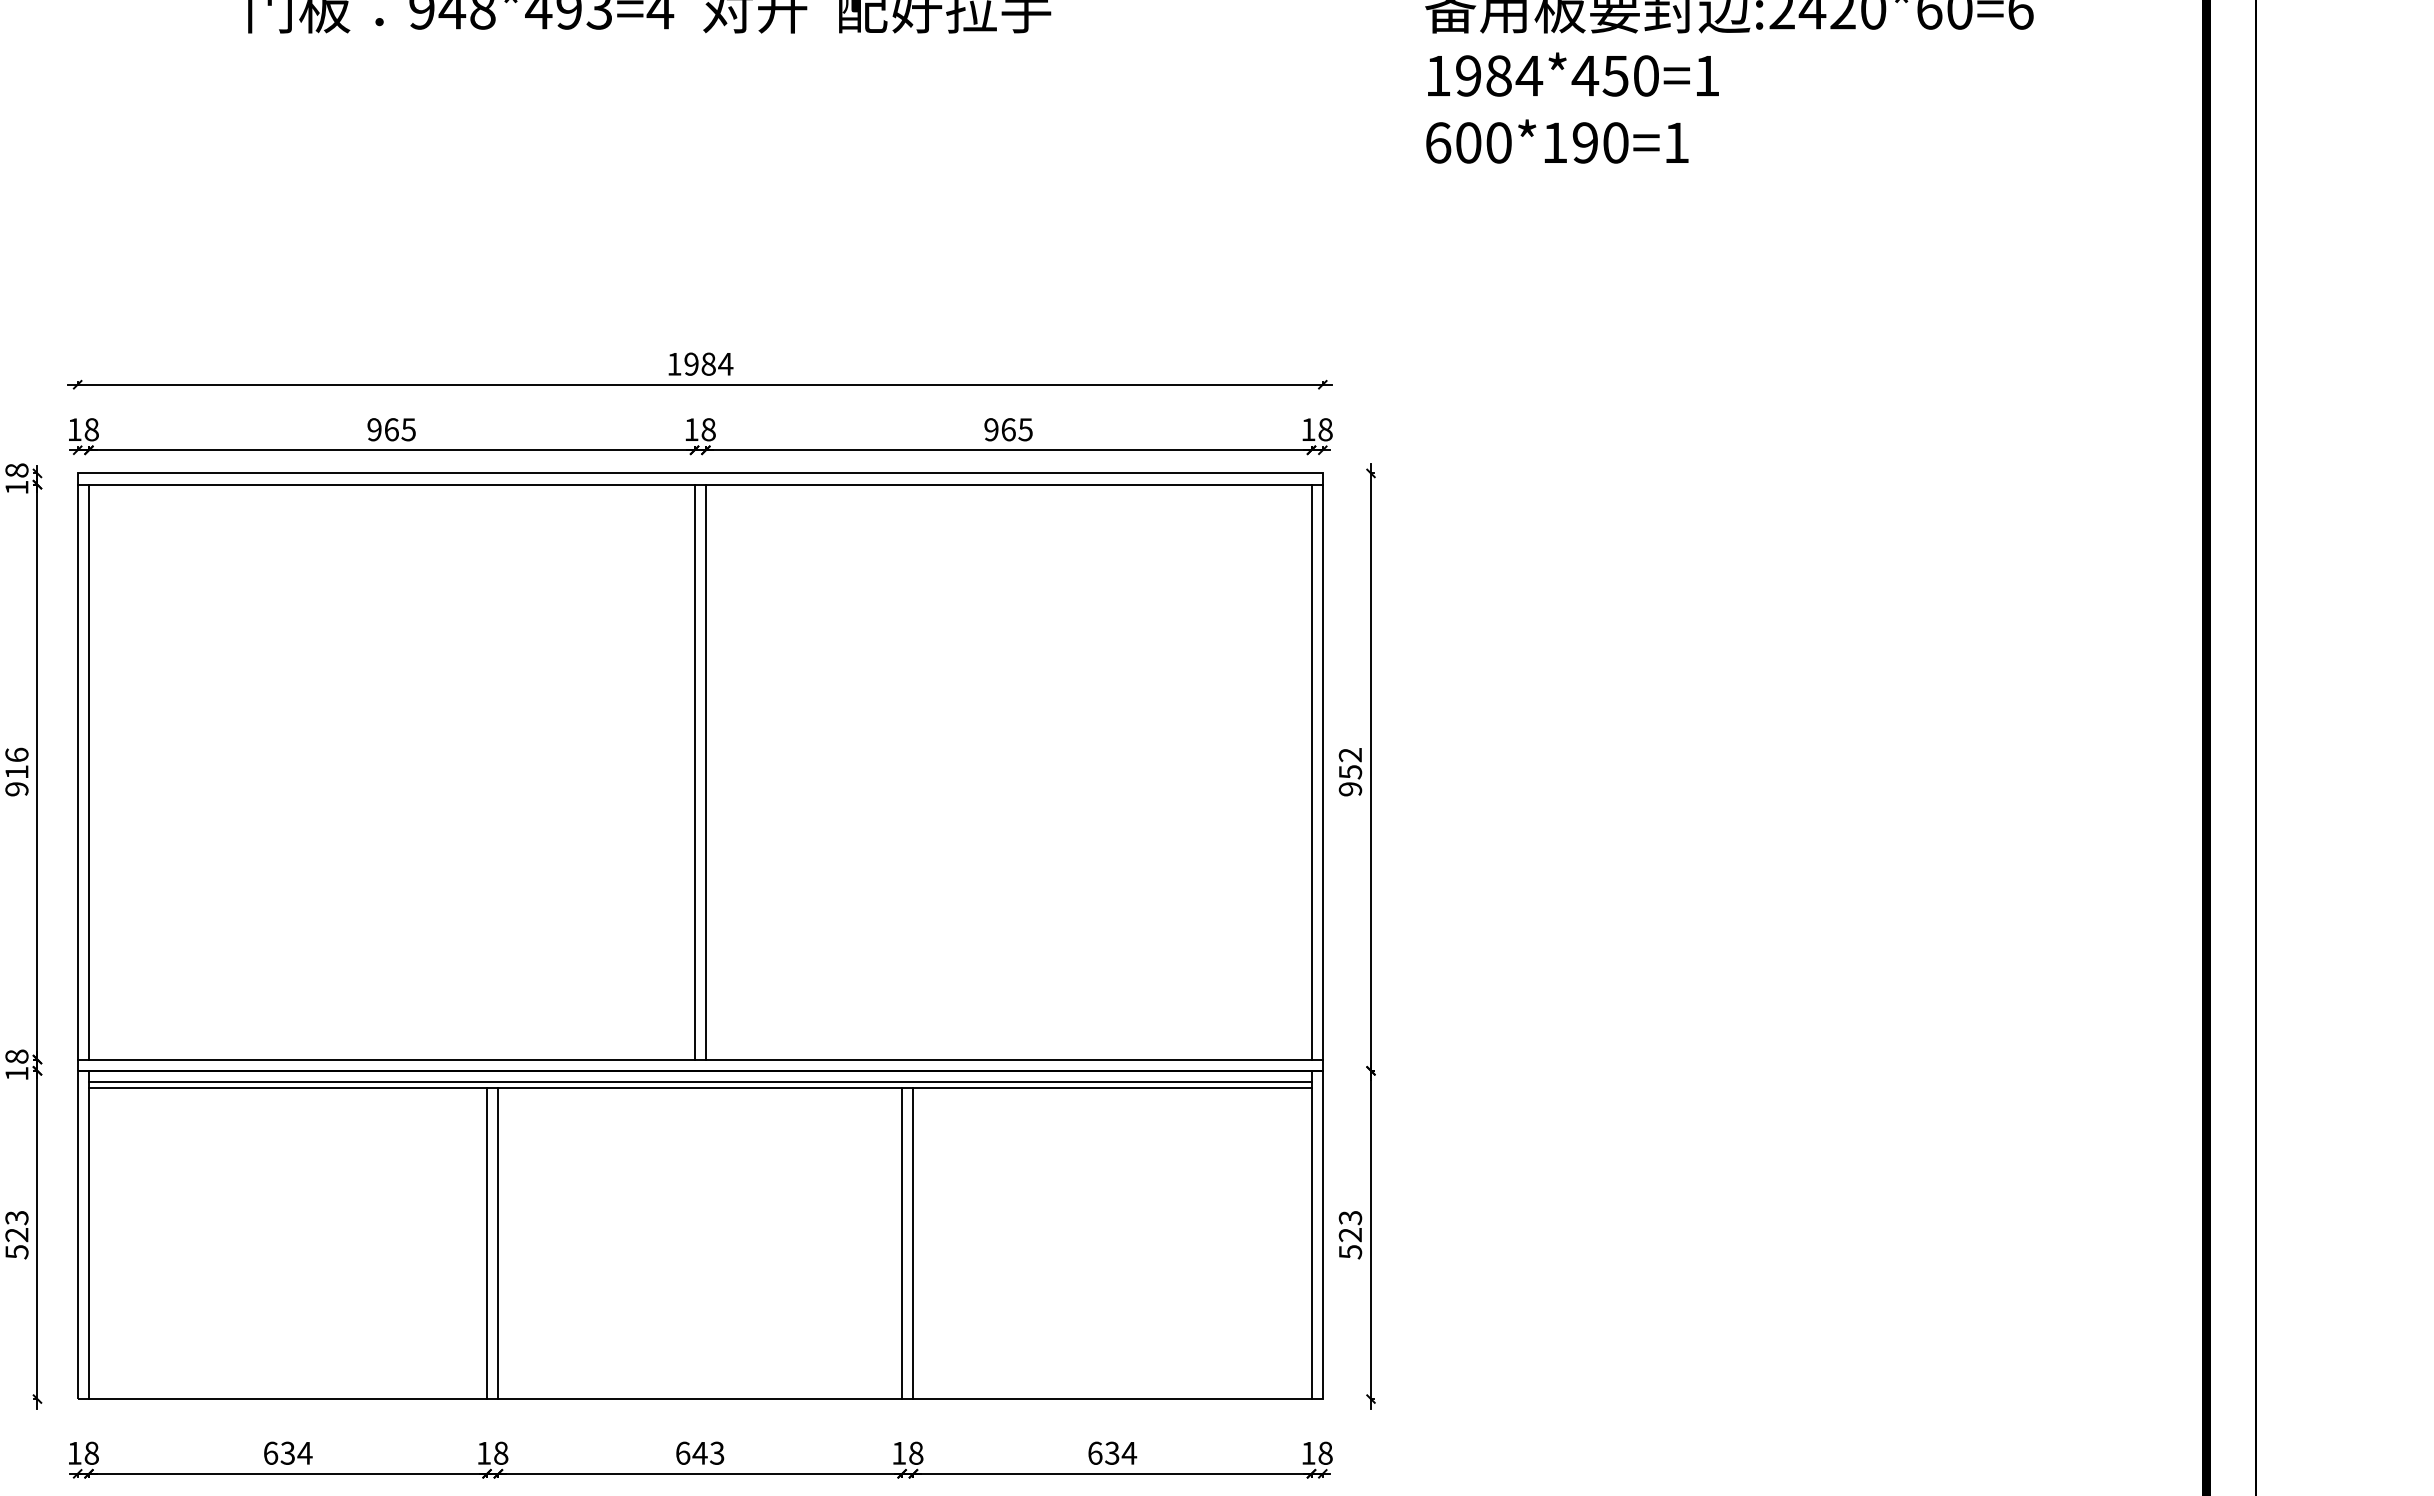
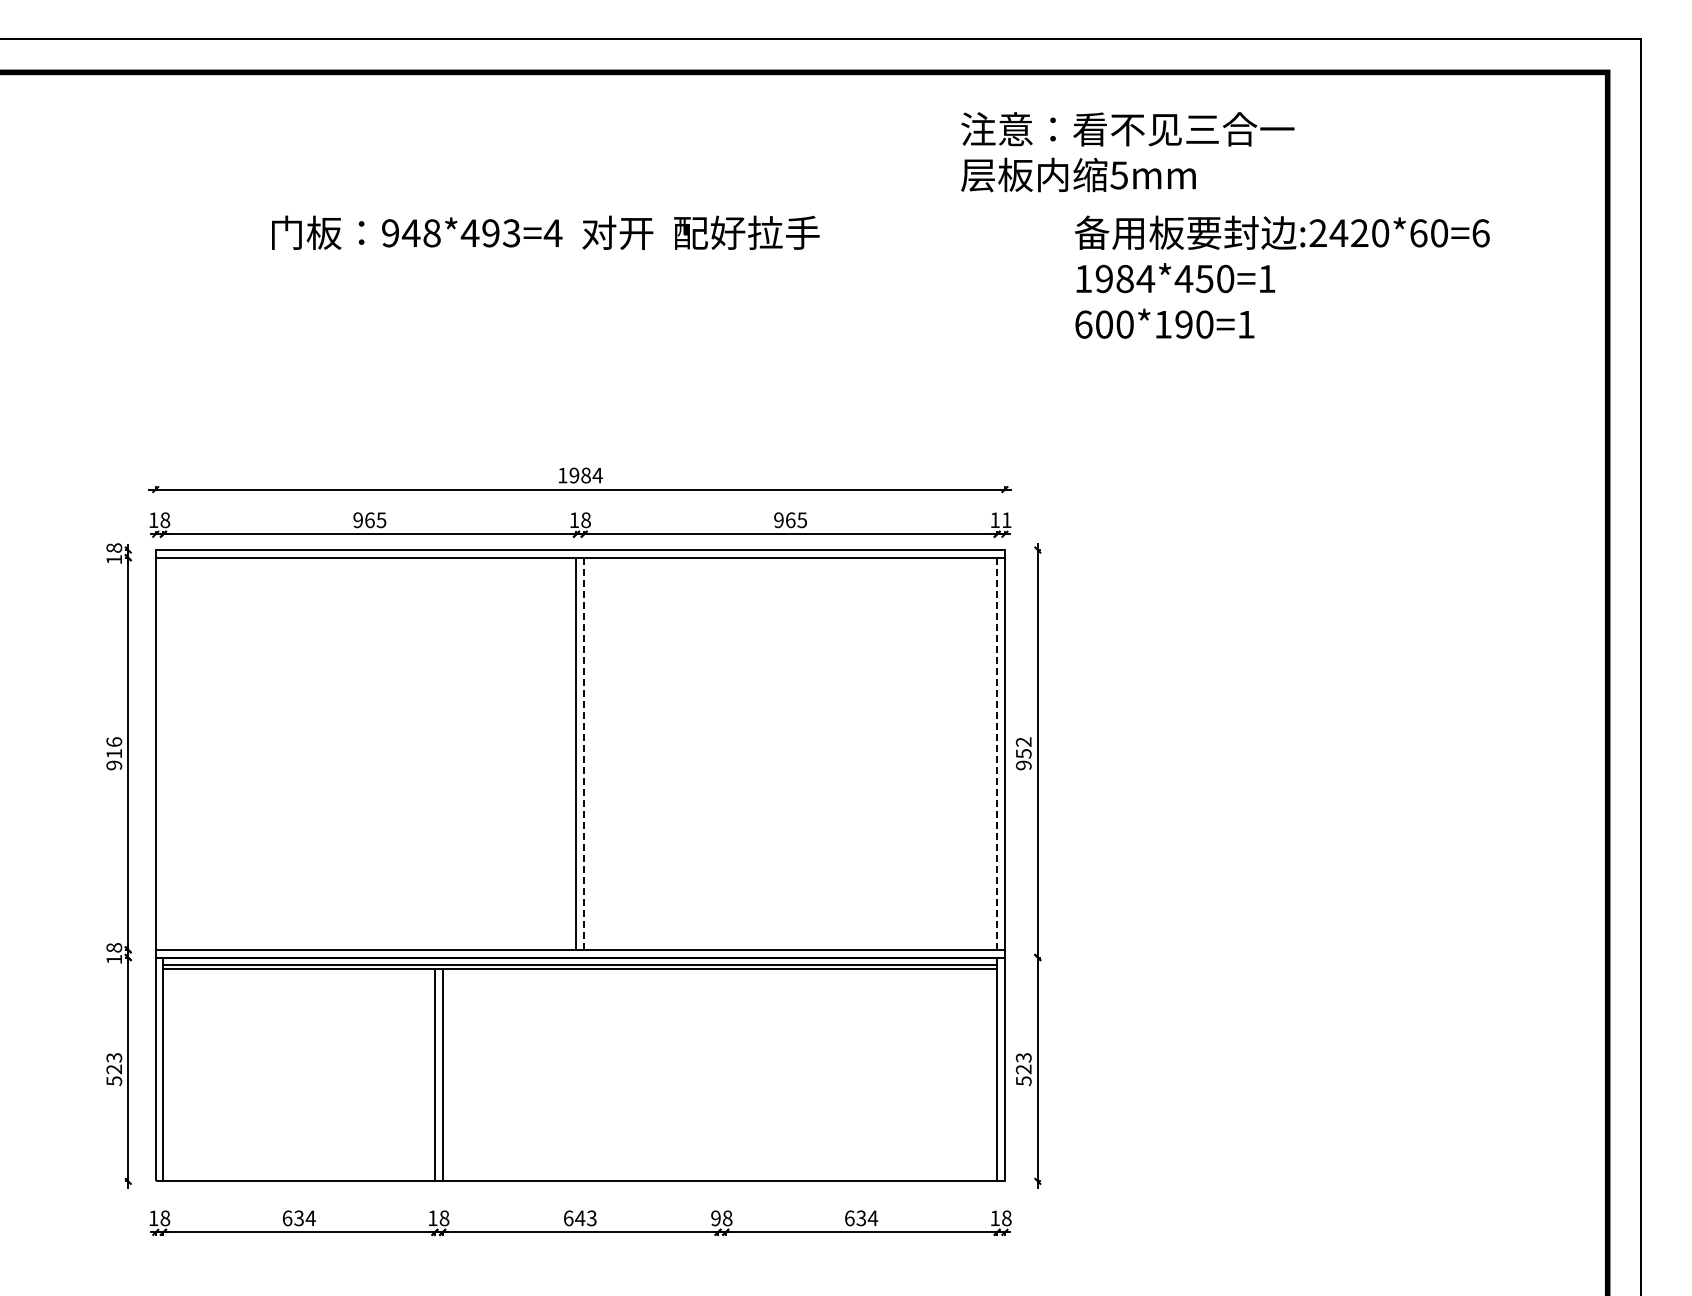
text: (1325, 430) -> (1006, 520), 18 -> 11
line: (89, 771) -> (163, 753), removed
line: (706, 771) -> (584, 753), solid -> dashed
line: (1311, 771) -> (997, 753), solid -> dashed
line: (902, 1243) -> (718, 1075), removed
line: (913, 1243) -> (725, 1075), removed
text: (898, 1453) -> (715, 1218), 18 -> 98

